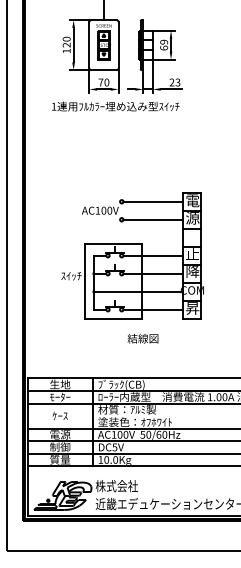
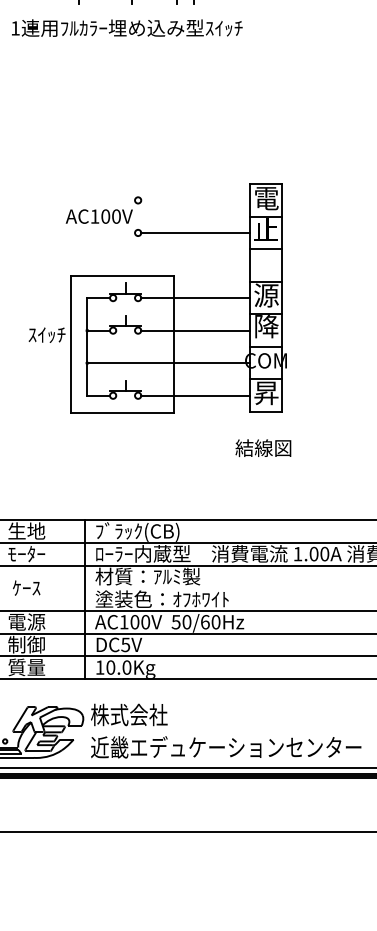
line: (153, 201) -> (195, 199), removed
text: (192, 218) -> (266, 230), 源 -> 止
text: (192, 254) -> (266, 295), 止 -> 源
text: (142, 338) -> (262, 447), moved

